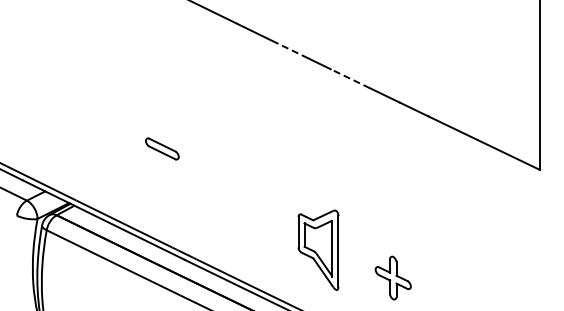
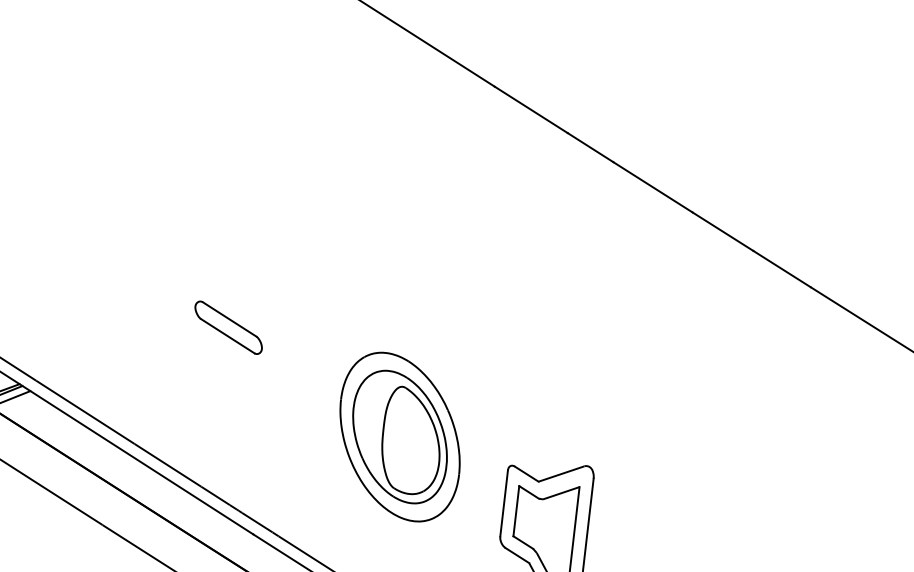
line: (289, 49) -> (529, 109), dashed -> solid
line: (350, 78) -> (653, 186), dashed -> solid
part: (162, 148) -> (229, 326), moved
part: (247, 207) -> (400, 437), added

